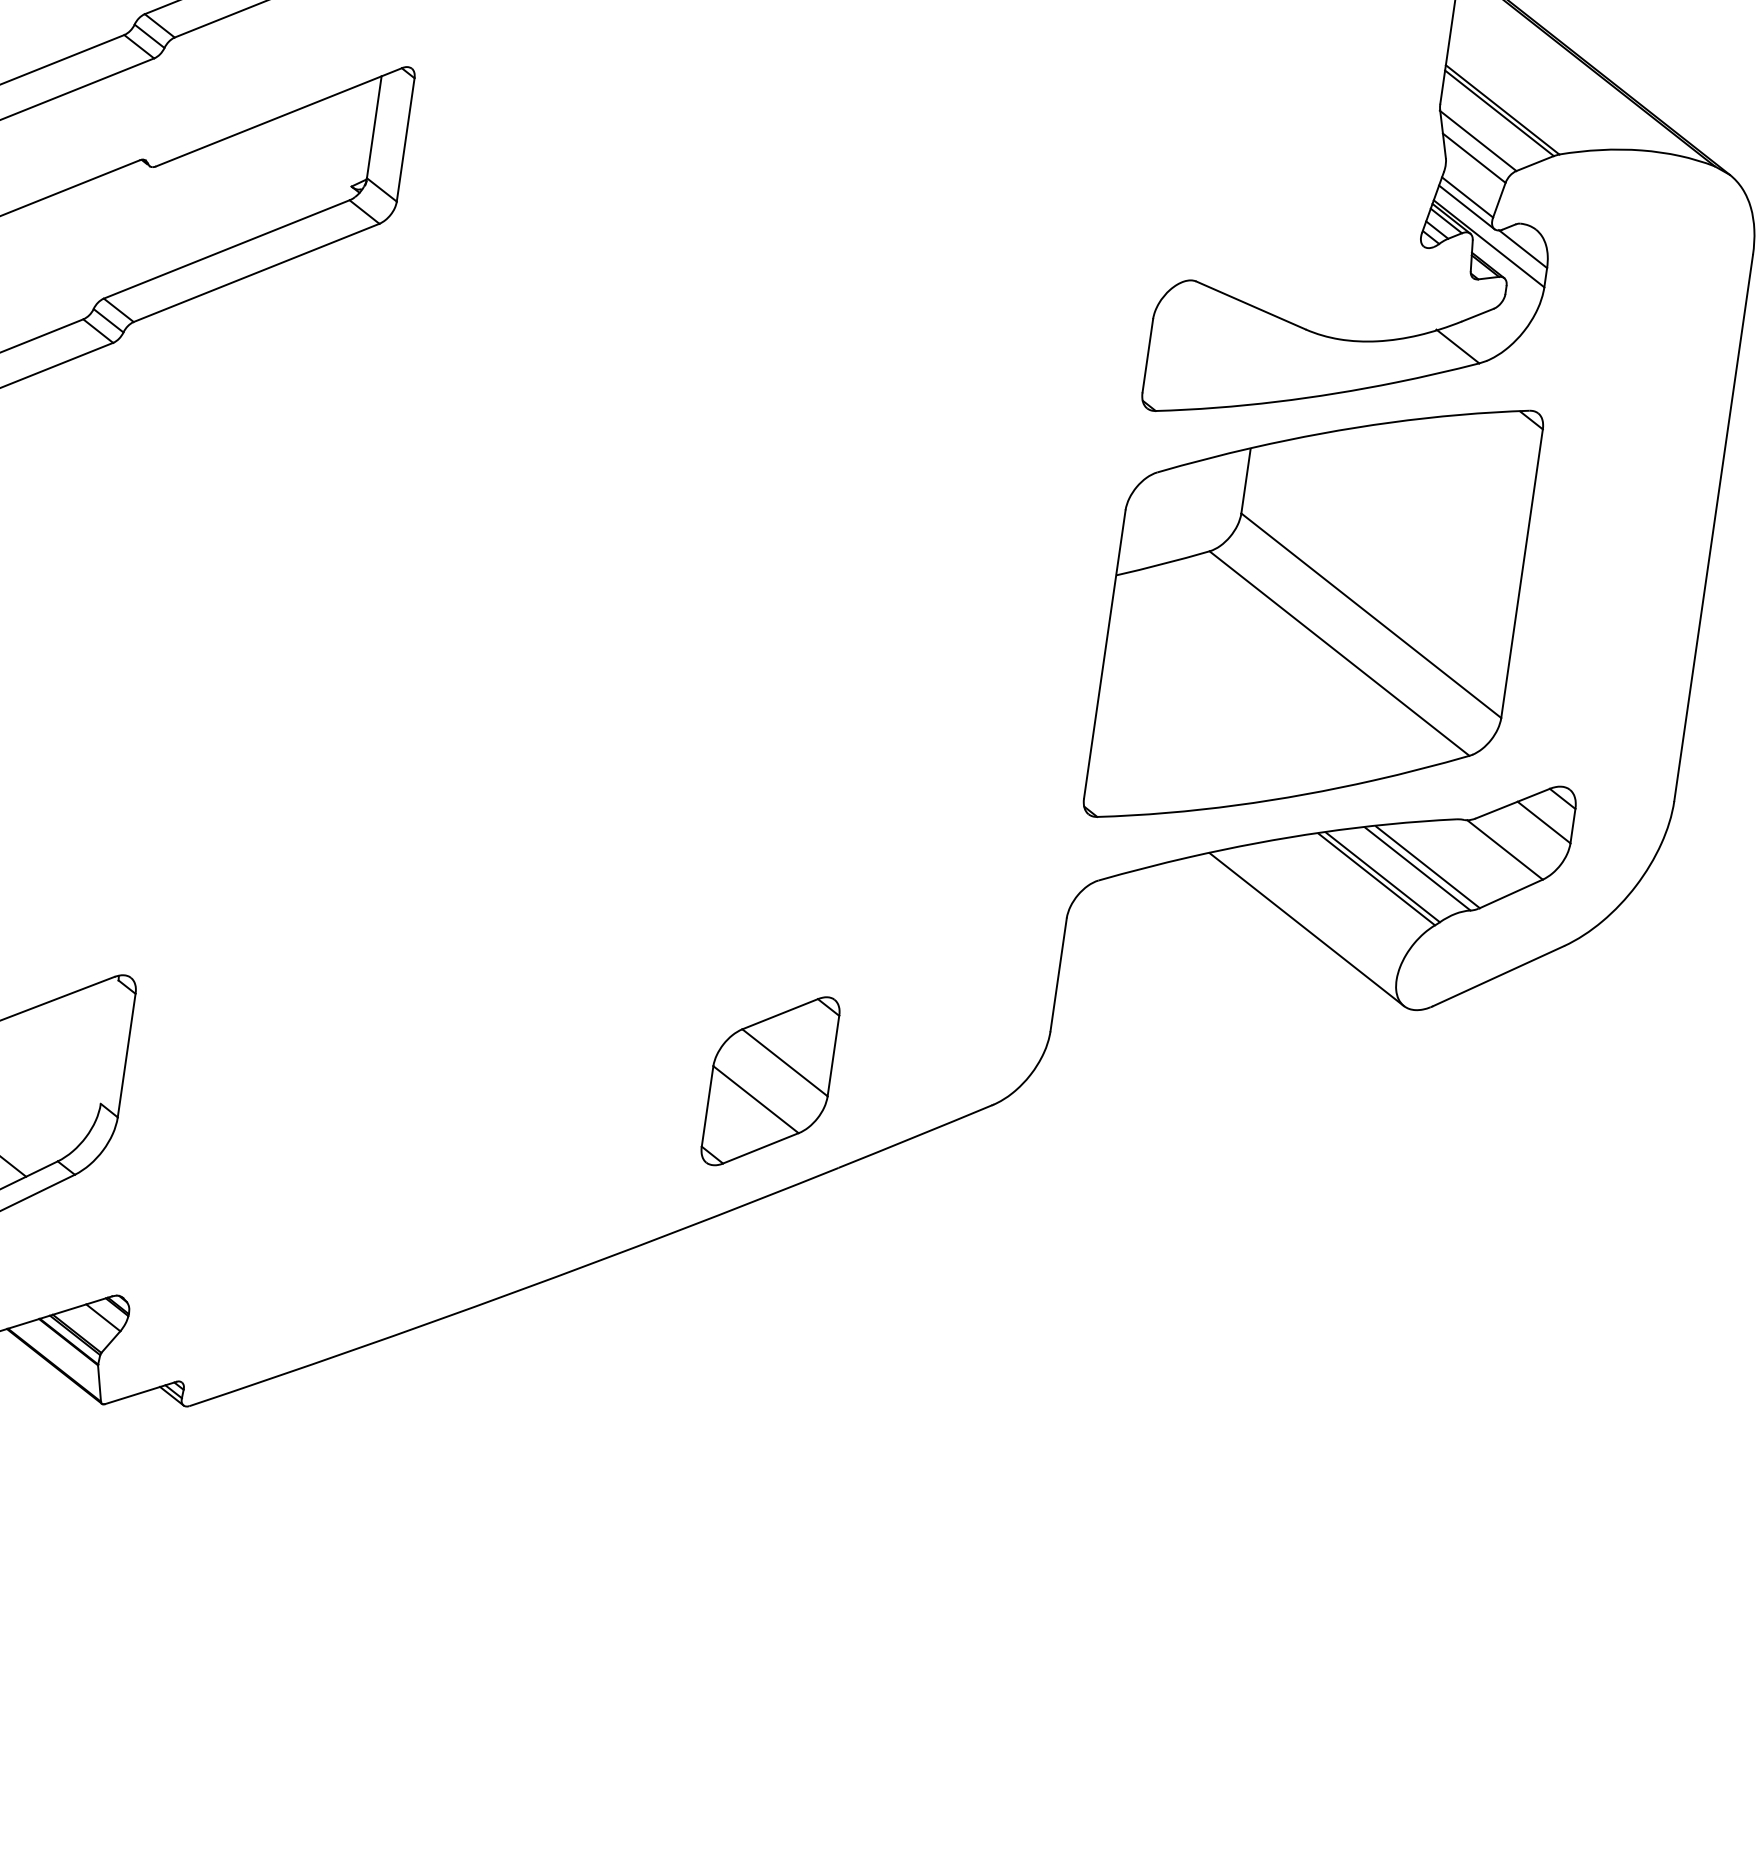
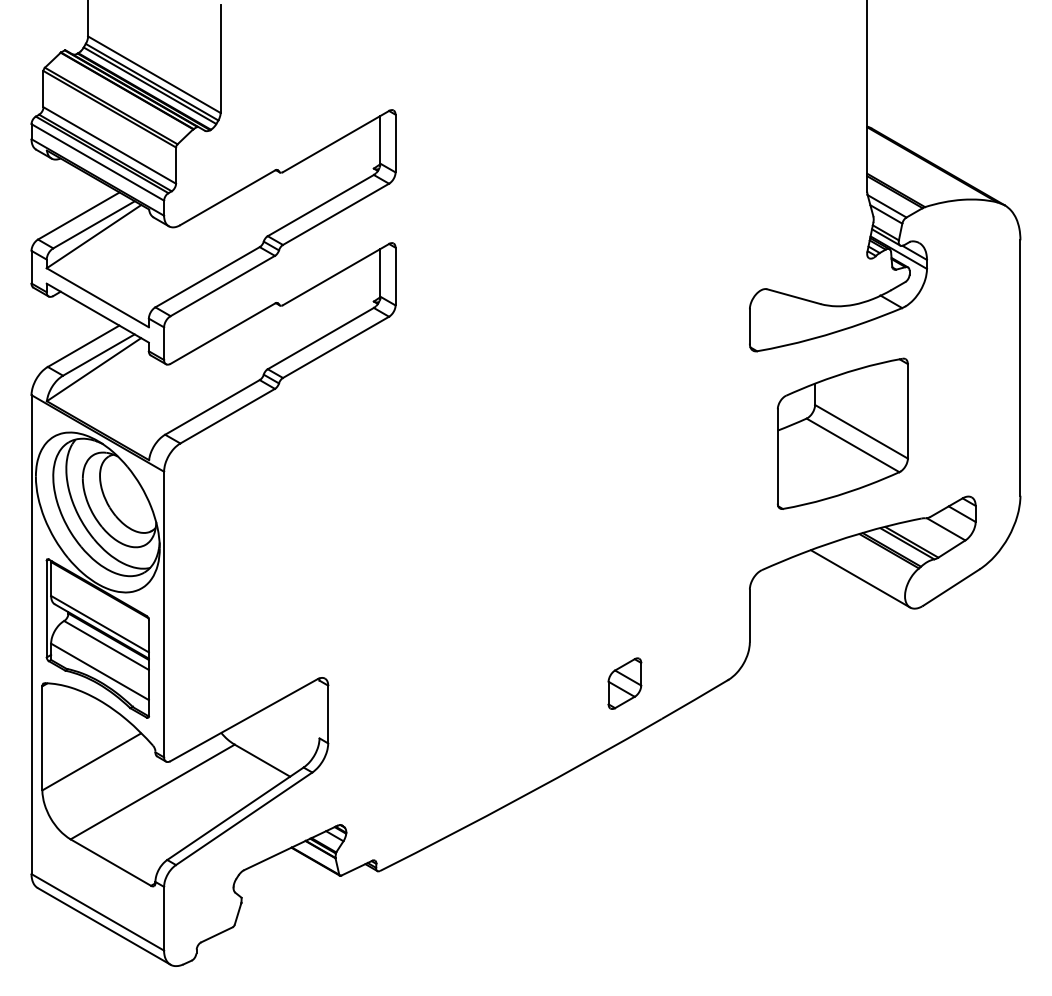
part: (1312, 613) -> (842, 433), size x0.7
part: (769, 1080) -> (624, 683), size x0.6

